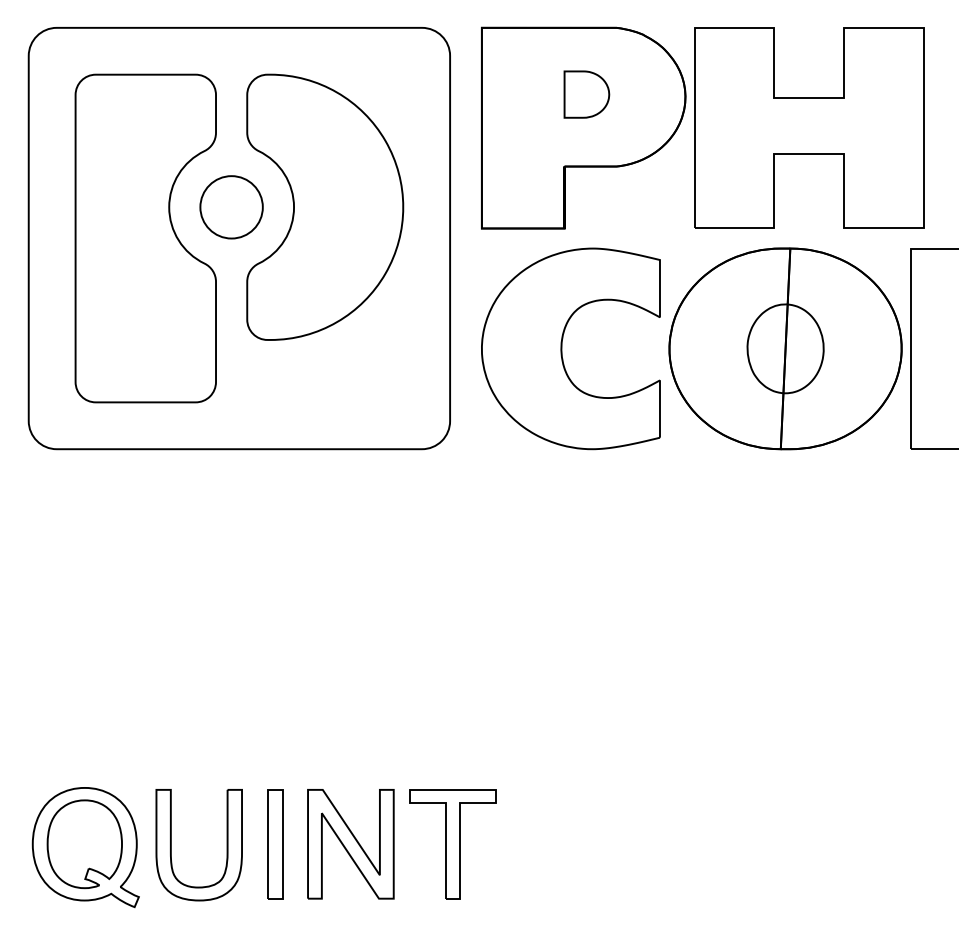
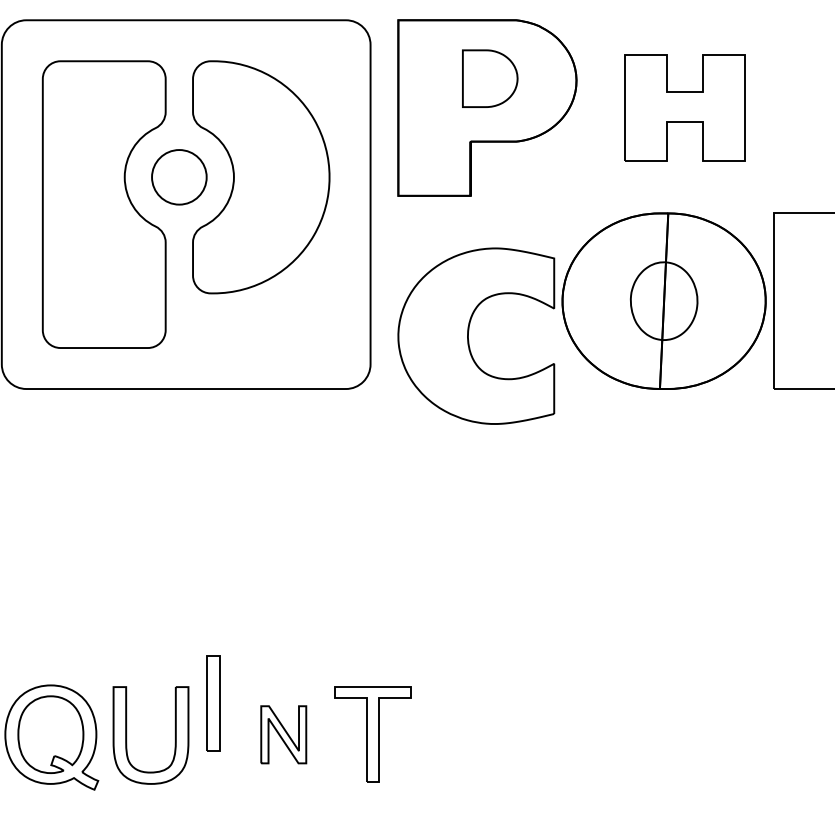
part: (586, 94) -> (489, 78), size x1.4
part: (809, 127) -> (685, 107), size x0.6
part: (562, 348) -> (468, 335), moved
part: (275, 844) -> (213, 703), moved
part: (350, 844) -> (283, 734), size x0.6

